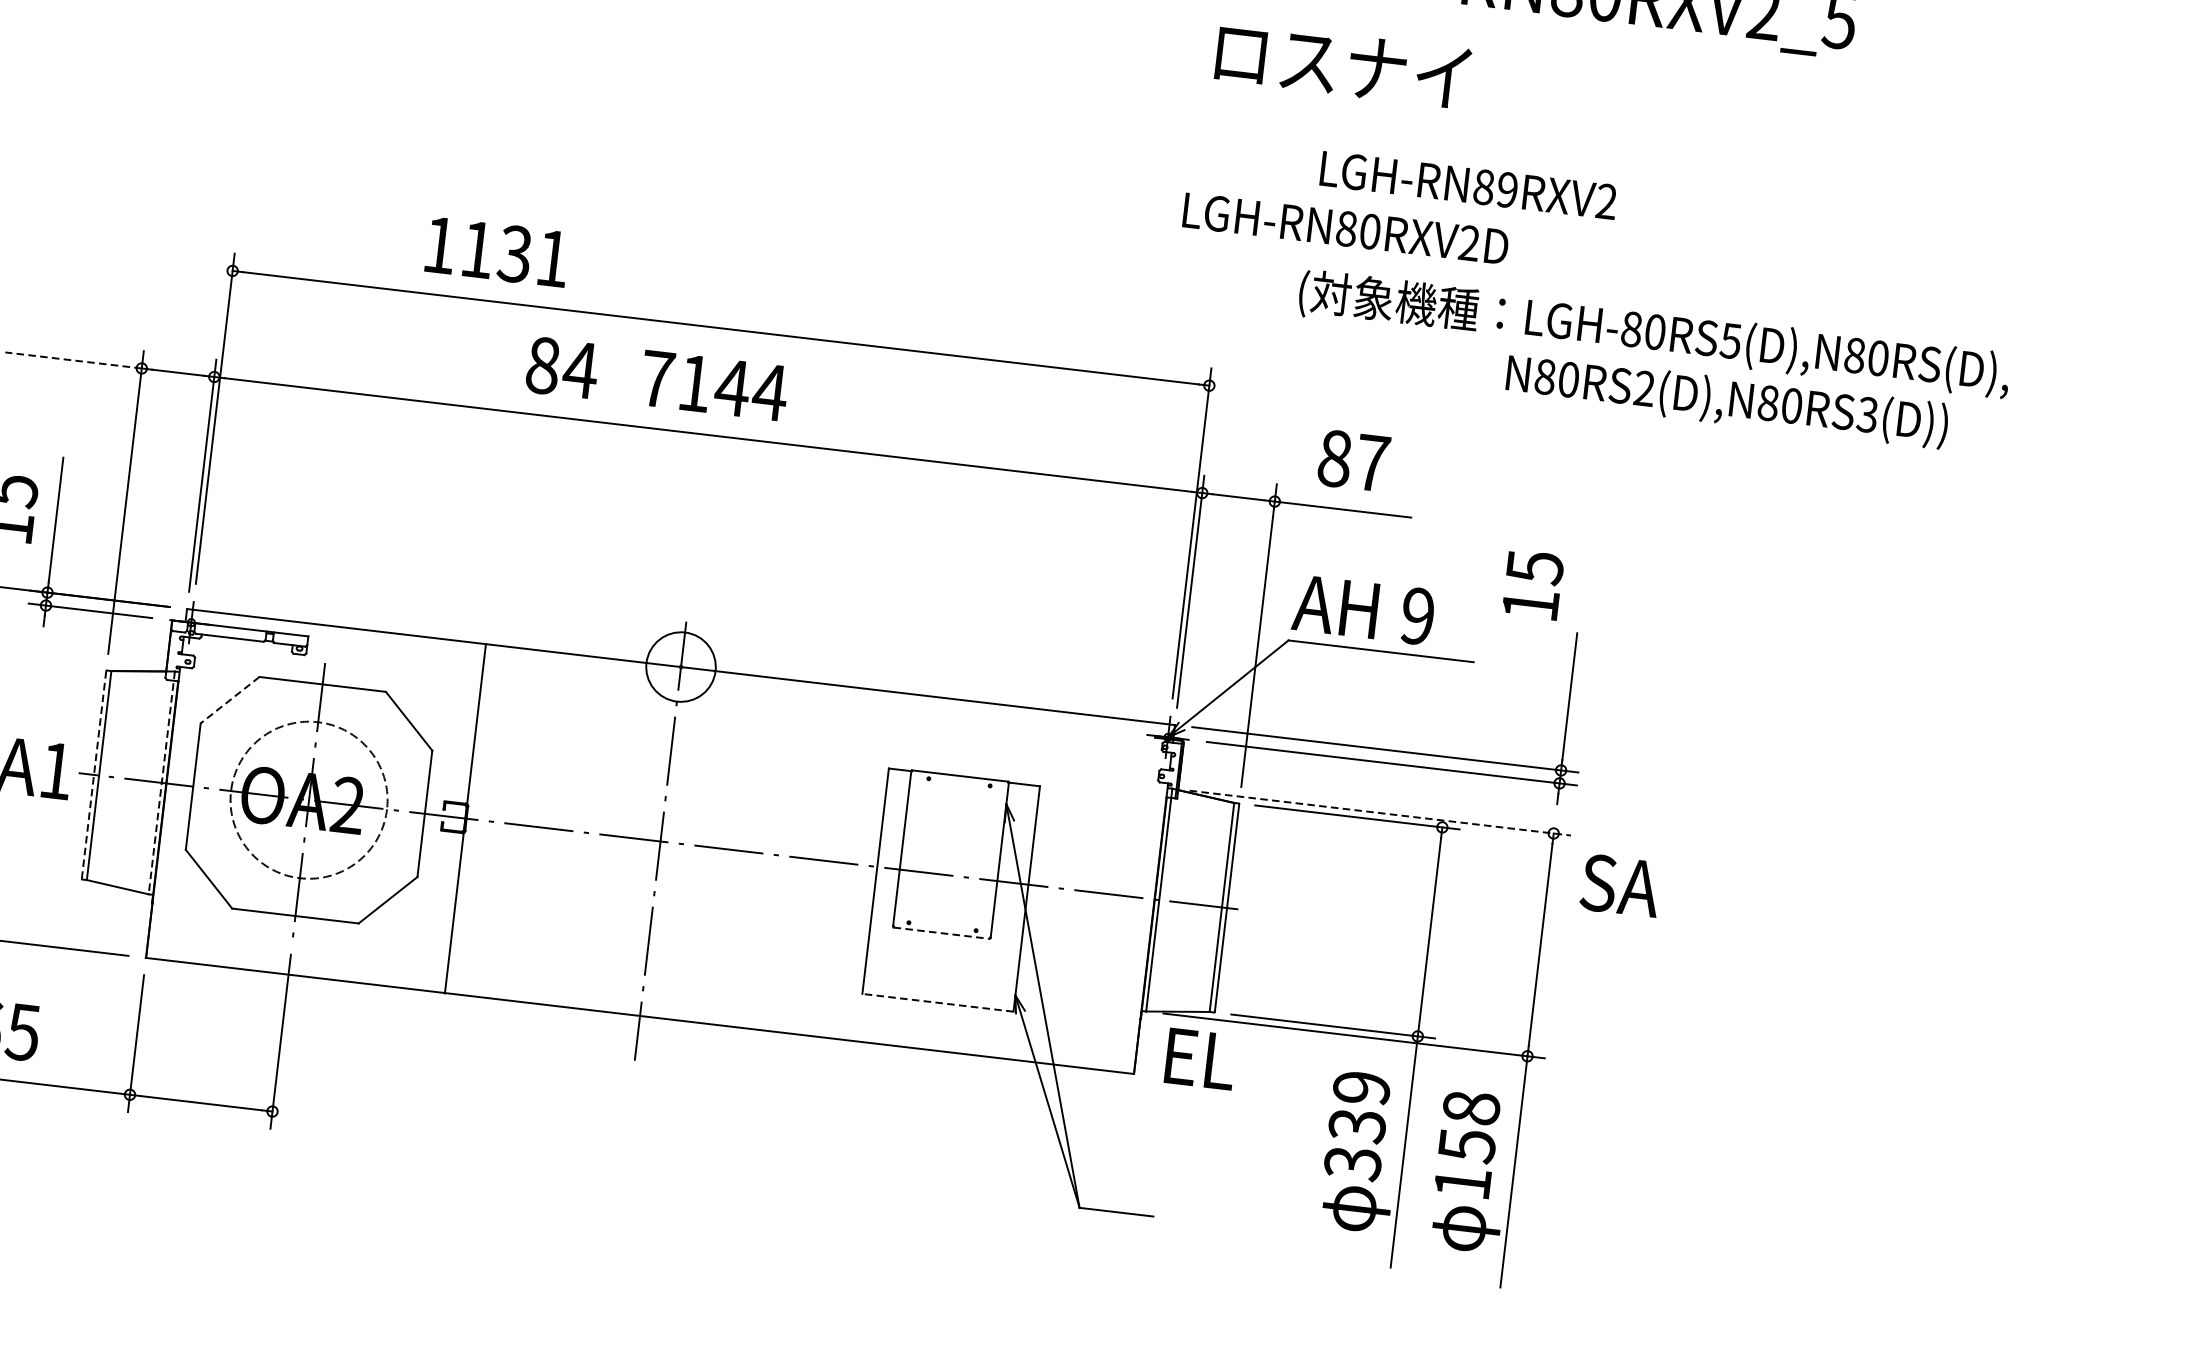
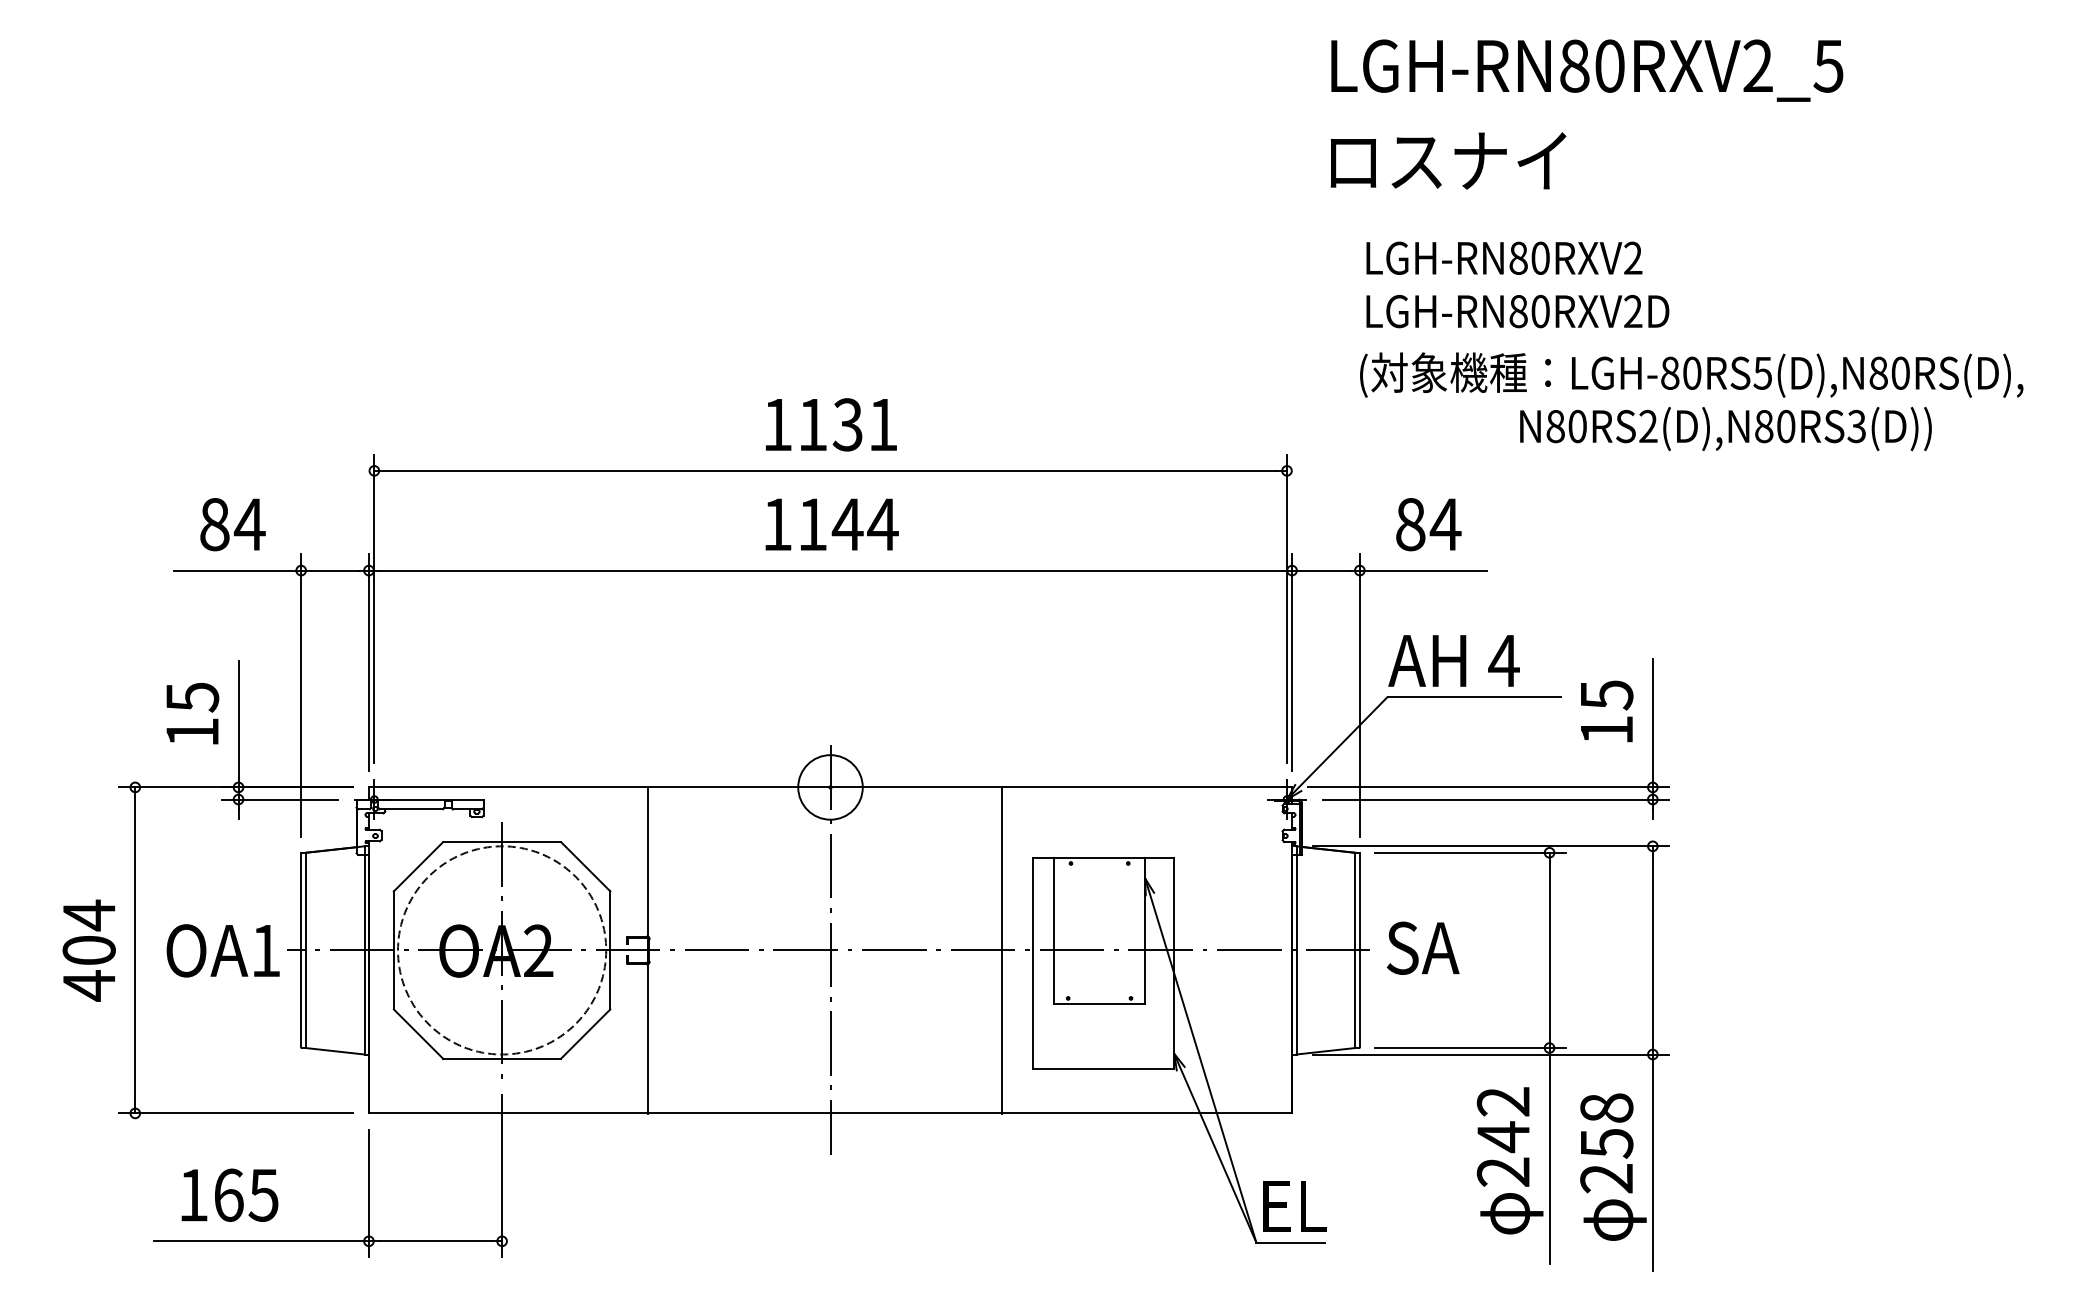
text: (1343, 64) -> (1448, 160), moved
text: (1507, 189) -> (1540, 257), LGH-RN89RXV2 -> LGH-RN80RXV2
text: (1345, 228) -> (1517, 311), moved
text: (497, 251) -> (831, 424), moved
line: (73, 360) -> (237, 570), dashed -> solid
text: (562, 367) -> (232, 524), moved
text: (657, 379) -> (777, 524), 7144 -> 1144
text: (1726, 401) -> (1725, 429), moved
text: (1372, 462) -> (1445, 524), 87 -> 84
text: (1533, 585) -> (1607, 711), moved
text: (1417, 615) -> (1503, 660), 9 -> 4
line: (230, 699) -> (418, 866), dashed -> solid
line: (94, 775) -> (301, 950), dashed -> solid
line: (161, 783) -> (364, 950), dashed -> solid
circle: (309, 800) -> (502, 950), size x1.43
line: (1381, 813) -> (1491, 846), dashed -> solid
line: (844, 863) -> (1002, 950), added
text: (1621, 884) -> (1423, 947), moved
line: (941, 933) -> (1099, 1004), dashed -> solid
line: (937, 1003) -> (1103, 1069), dashed -> solid
text: (1200, 1059) -> (1294, 1206), moved
text: (1357, 1126) -> (1503, 1137), 339 -> 242
text: (1462, 1183) -> (1606, 1178), 158 -> 258

